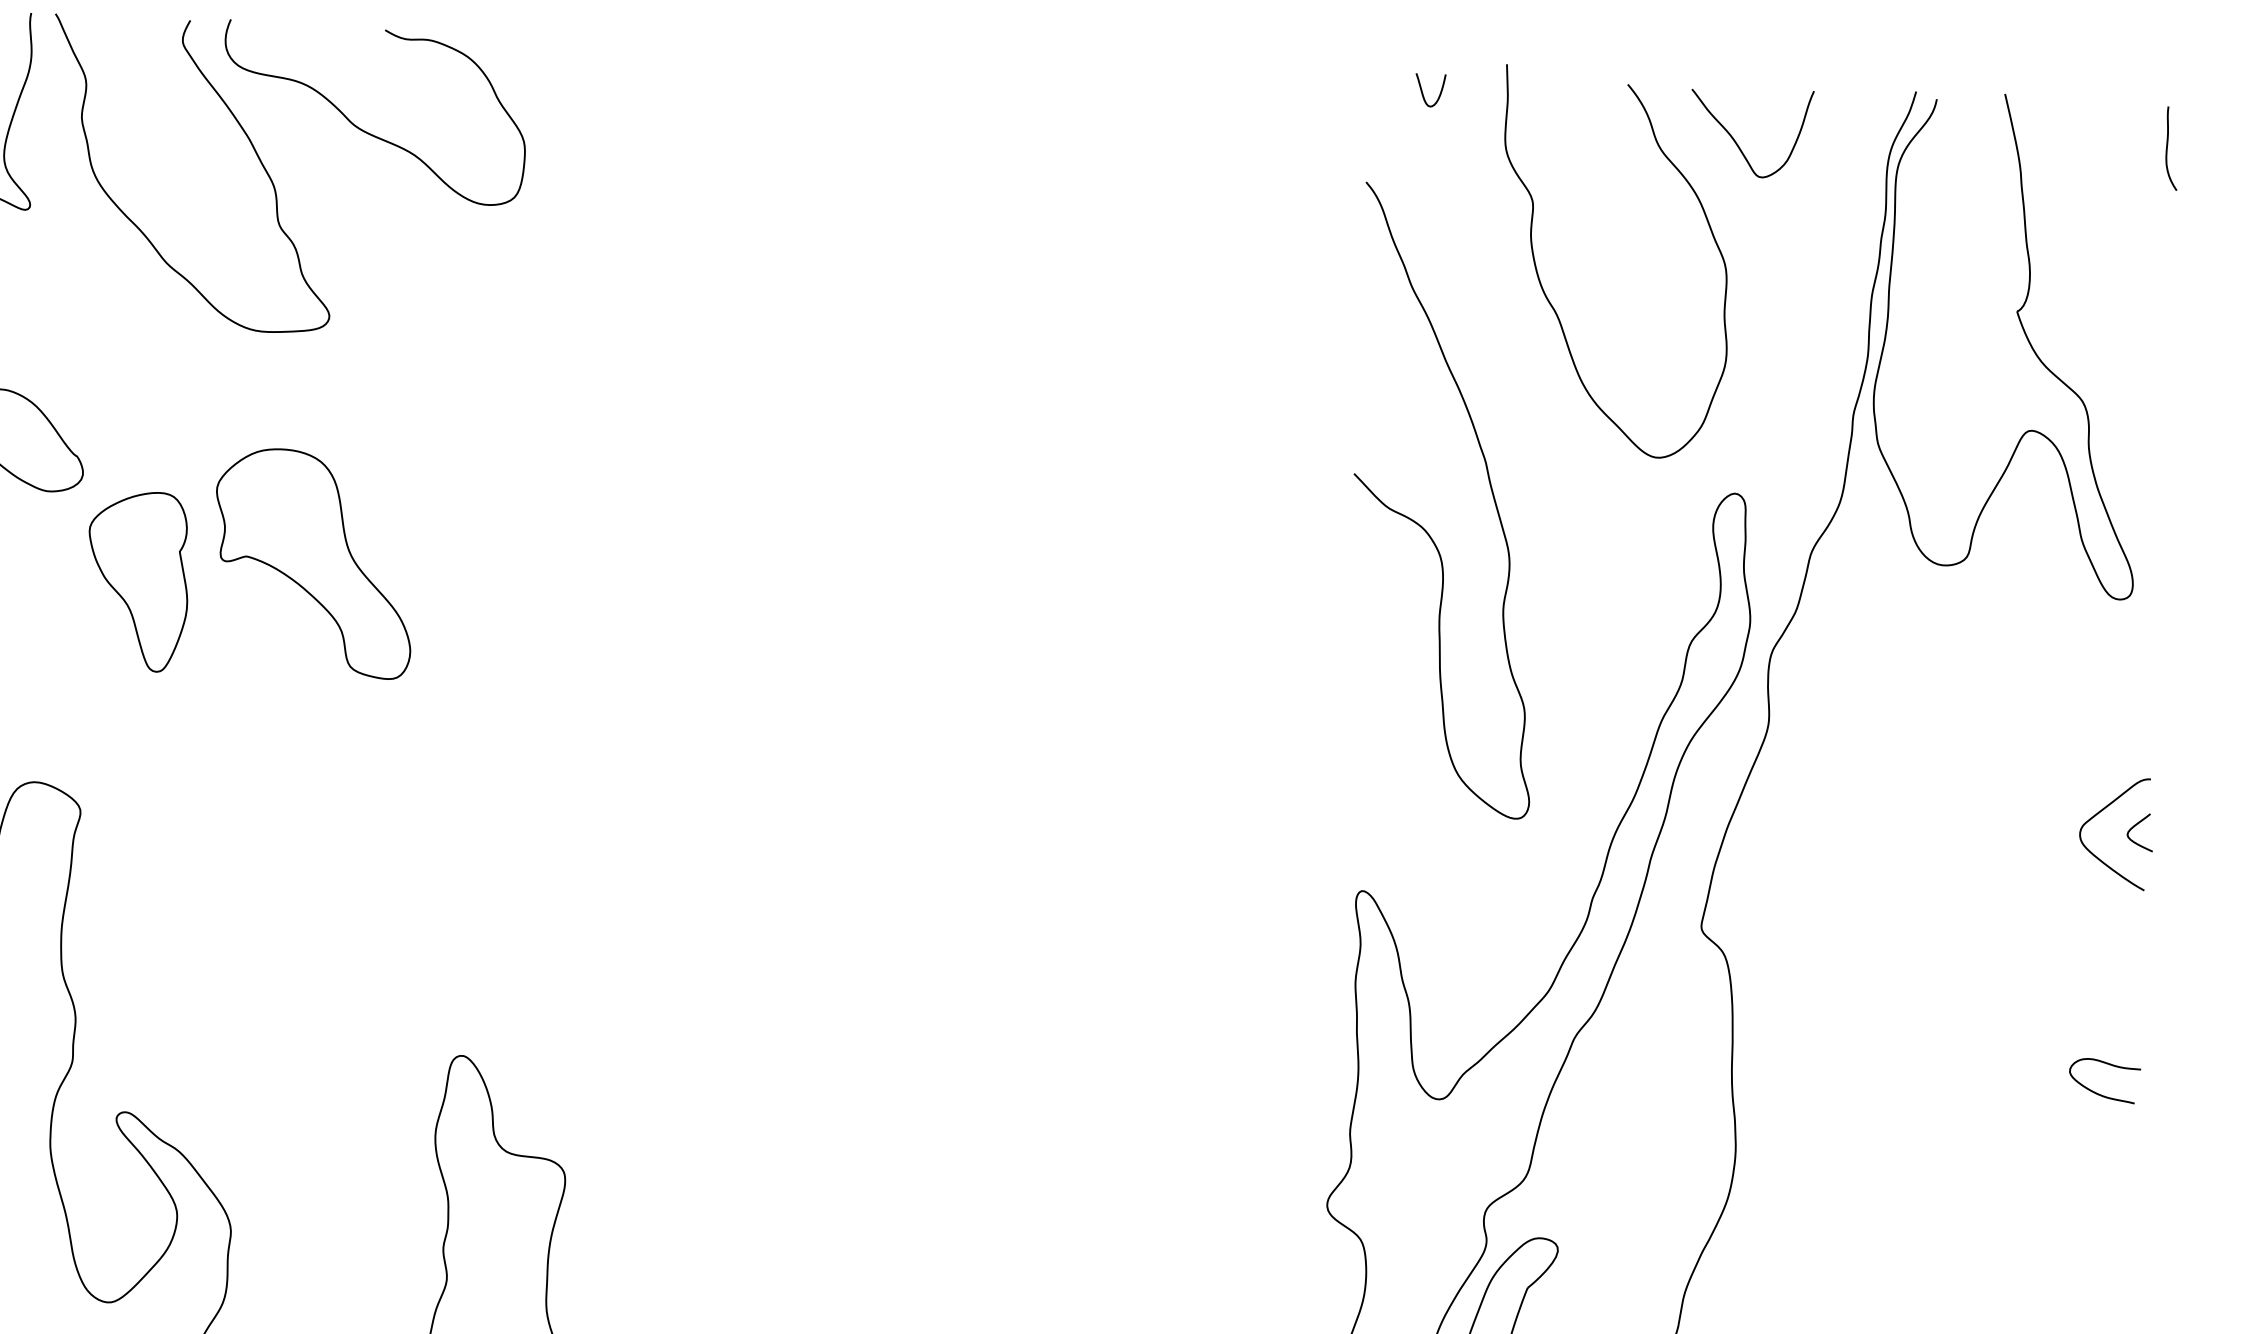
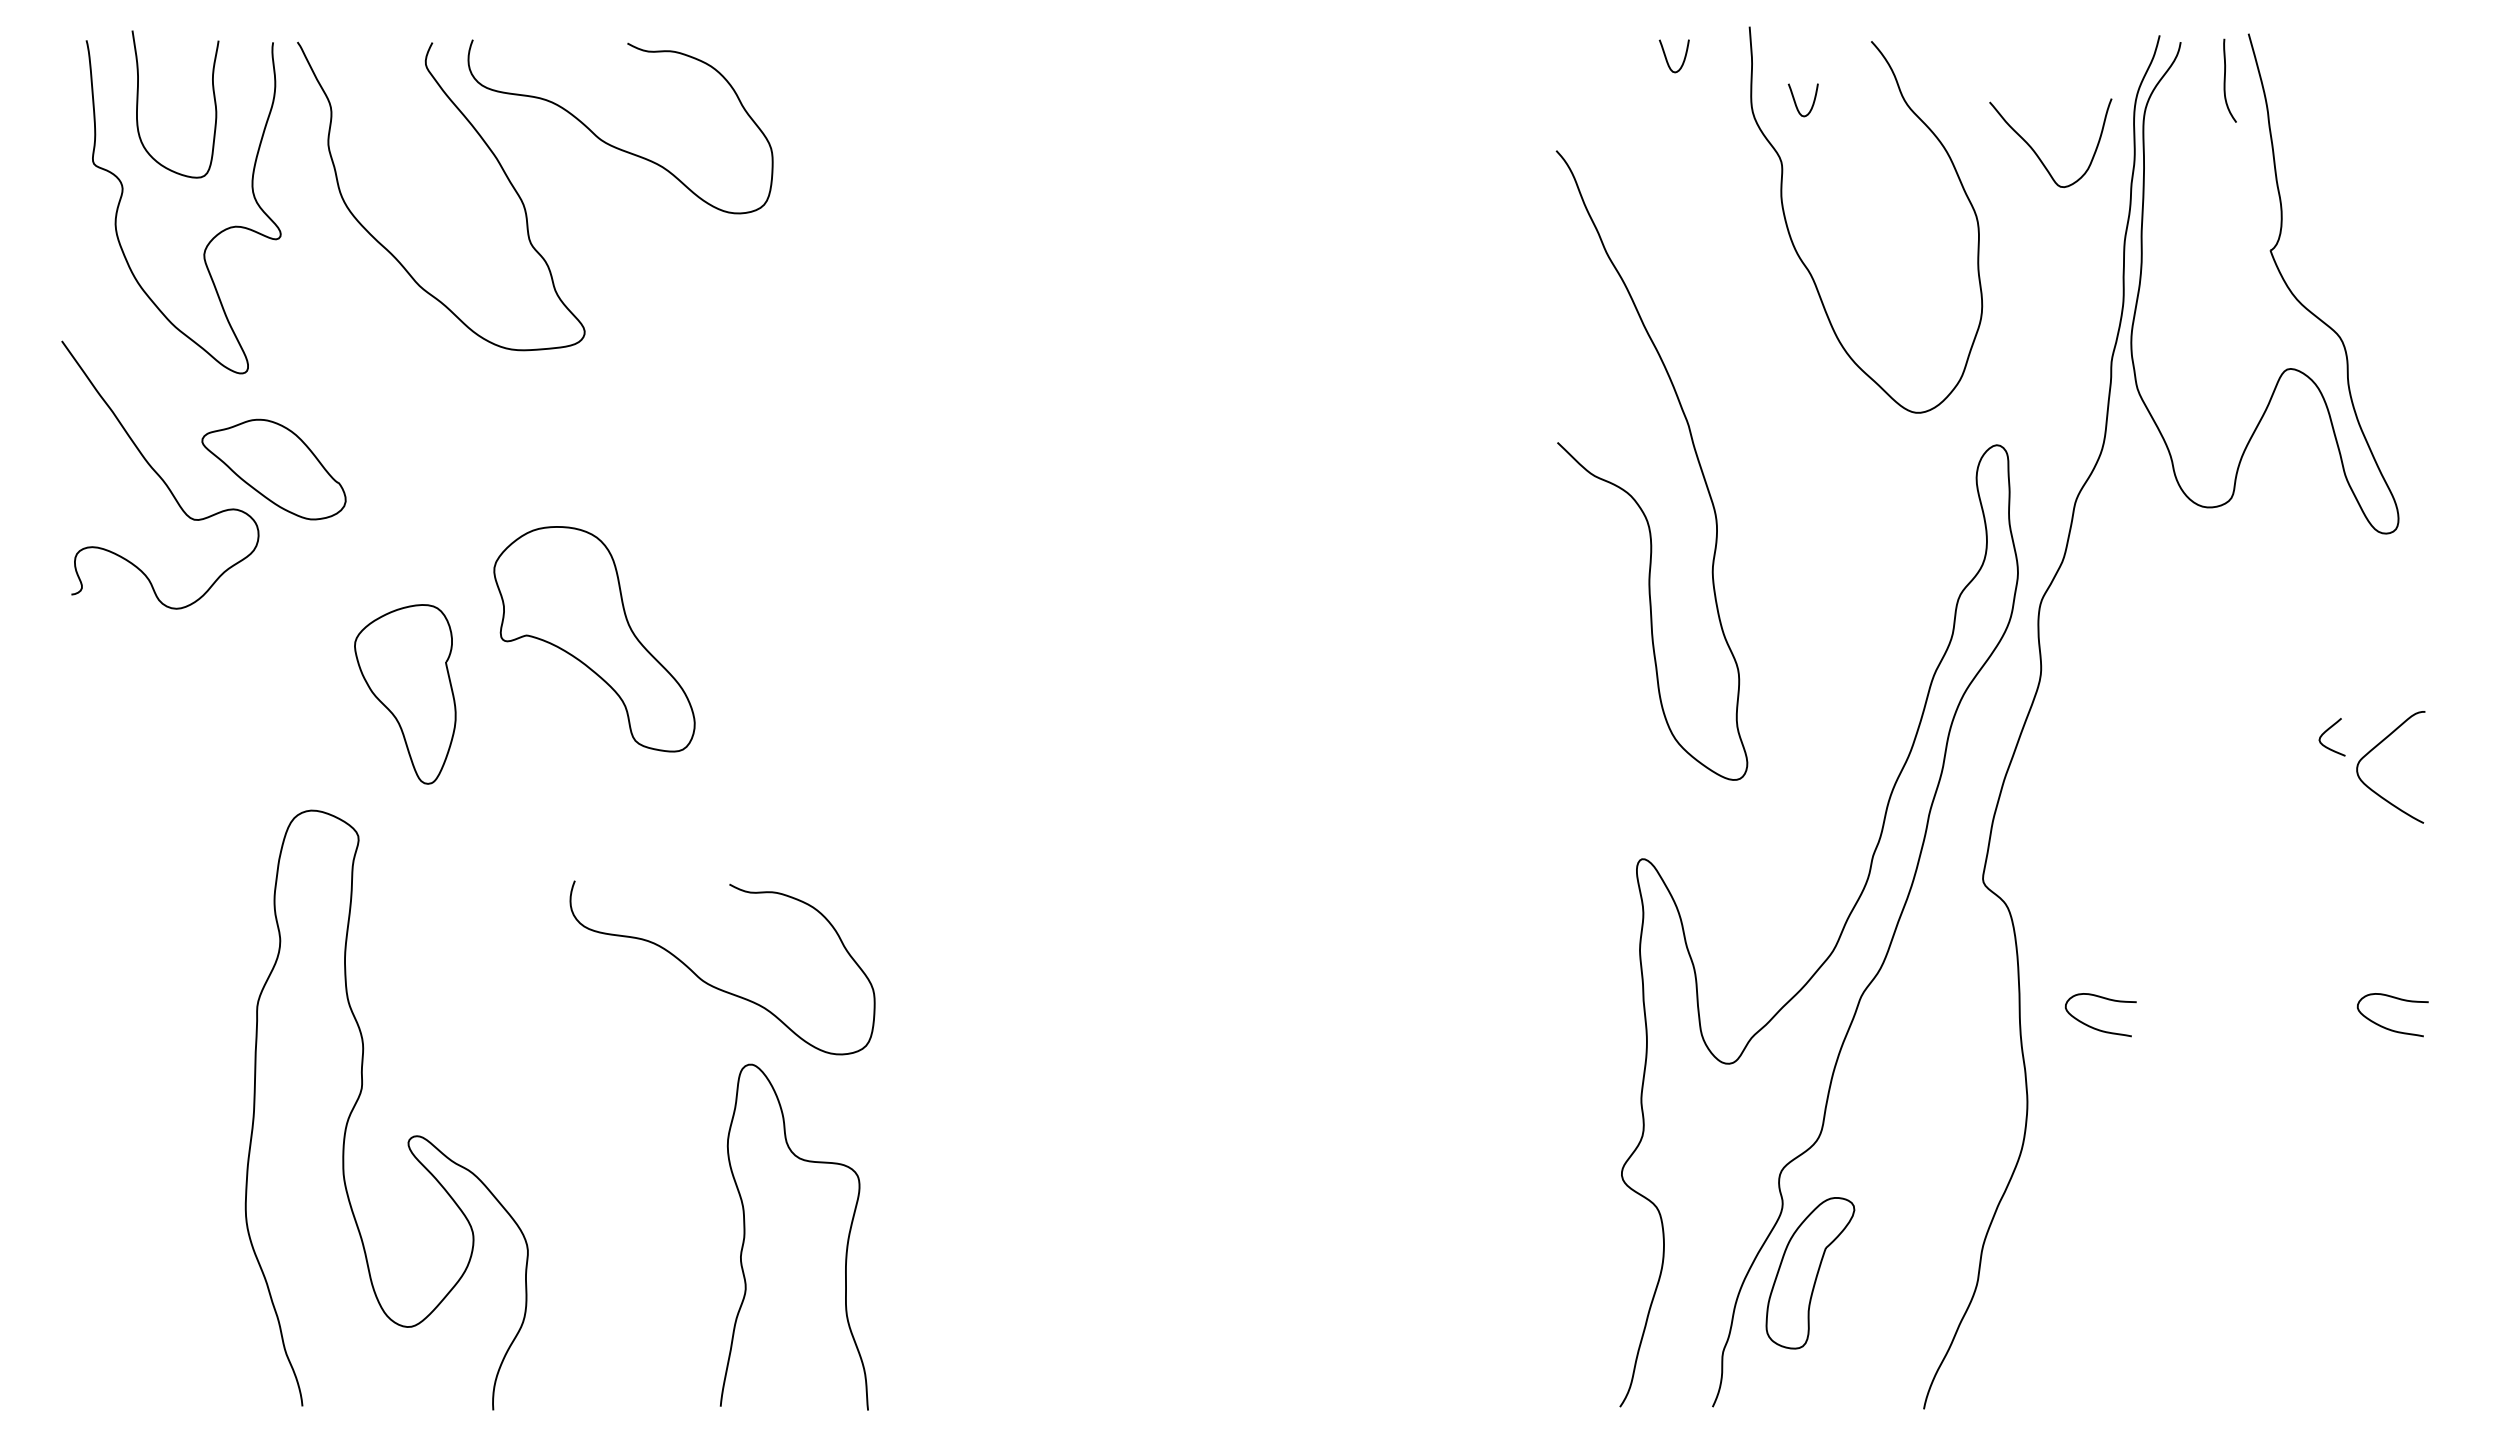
curve: (1736, 141) -> (2036, 152), moved
curve: (1550, 143) -> (1796, 103), added
curve: (2167, 148) -> (2225, 80), moved
curve: (1421, 525) -> (1627, 491), moved
part: (313, 563) -> (594, 639), moved
part: (137, 581) -> (405, 694), moved
curve: (2134, 827) -> (2326, 732), moved
curve: (428, 975) -> (713, 985), added
curve: (1809, 1080) -> (2097, 1028), added

